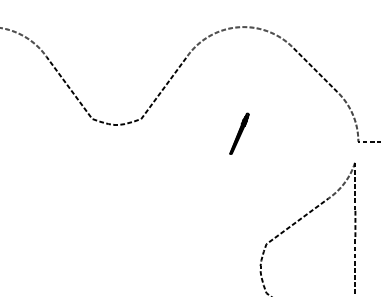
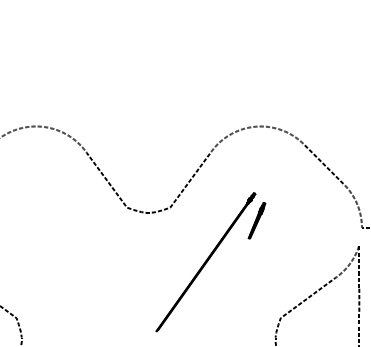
part: (181, 181) -> (205, 262), added

